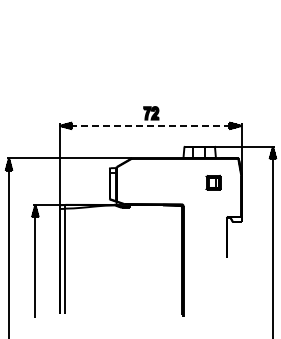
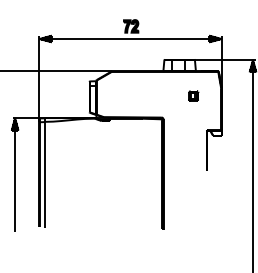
line: (150, 125) -> (130, 38), dashed -> solid
part: (213, 182) -> (193, 95), size x0.62

